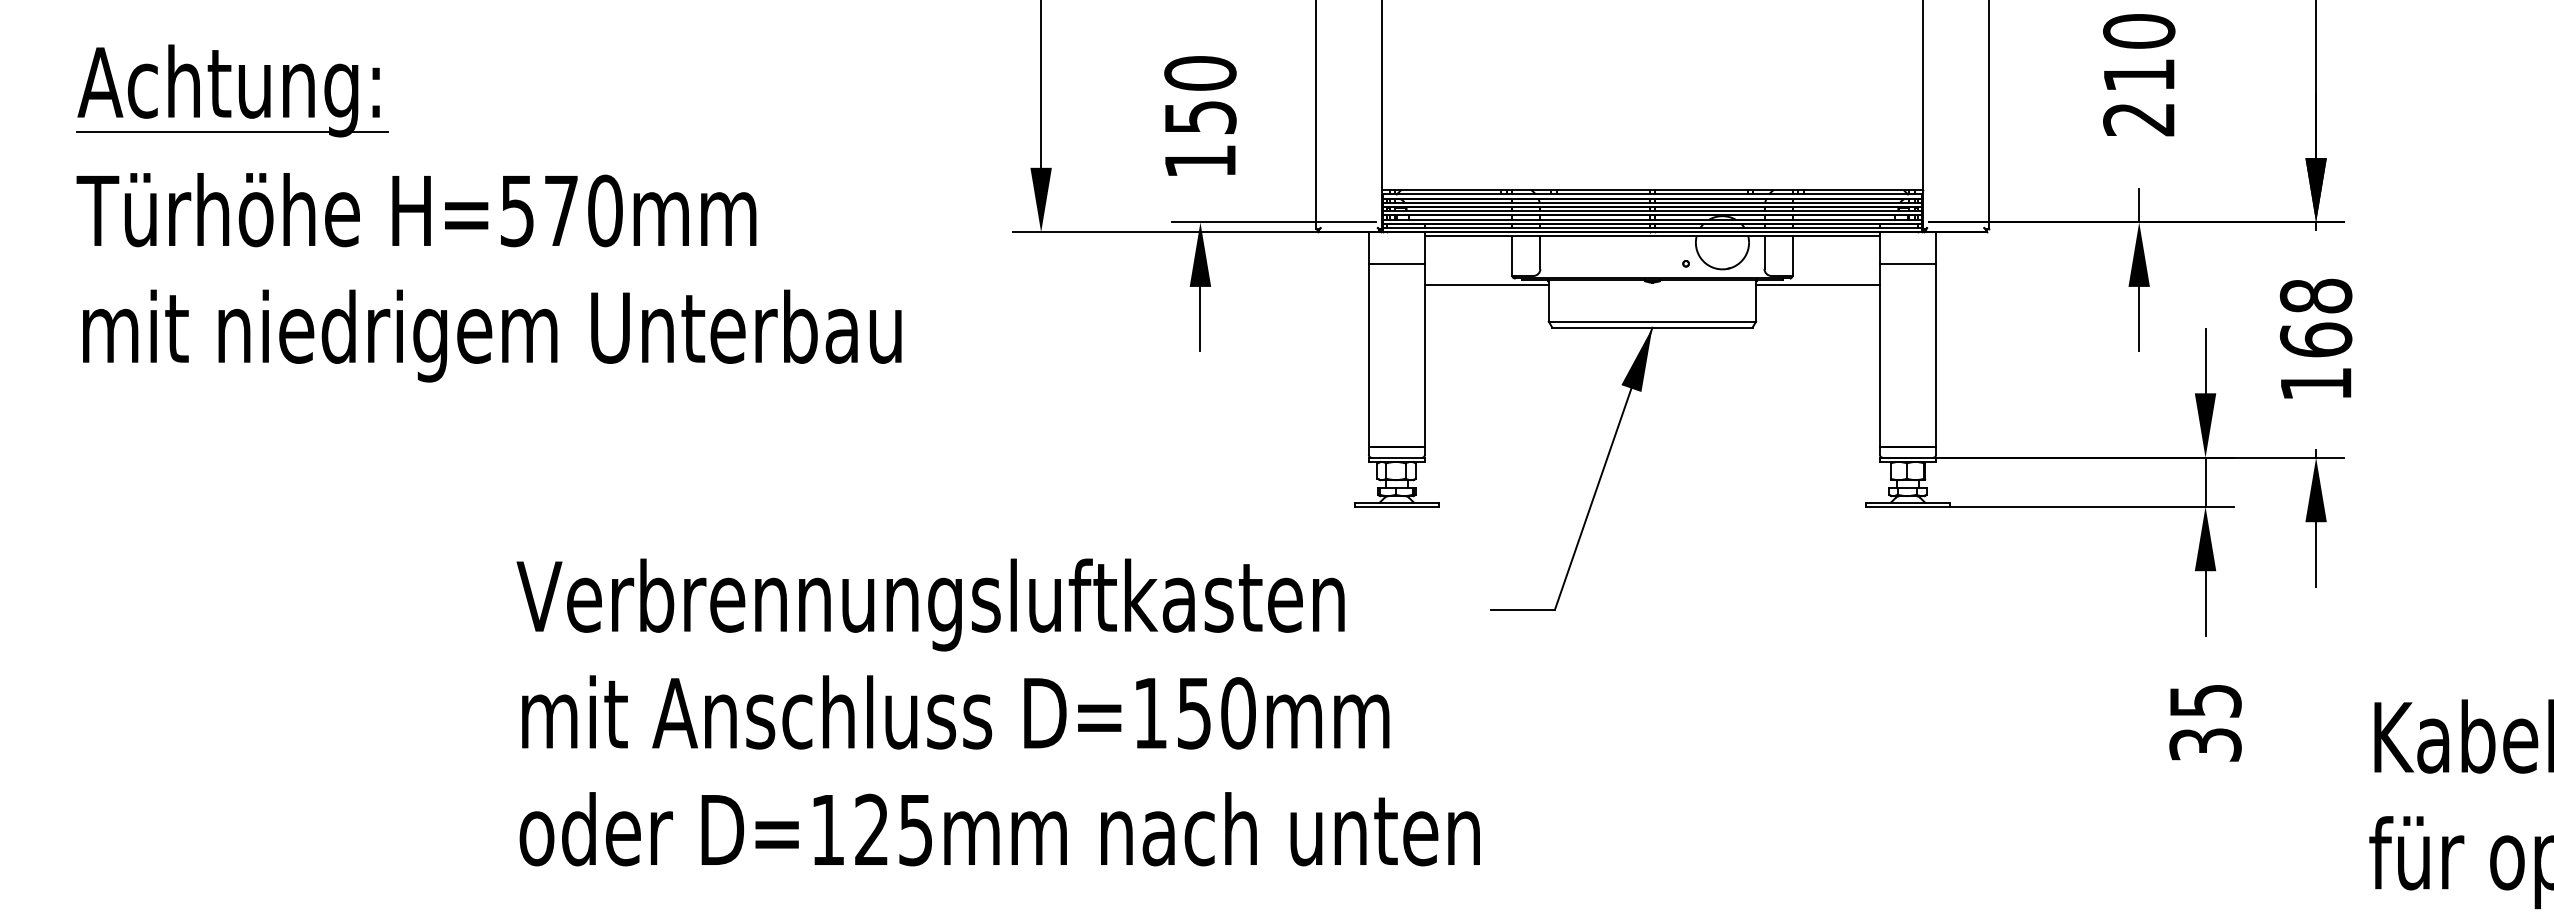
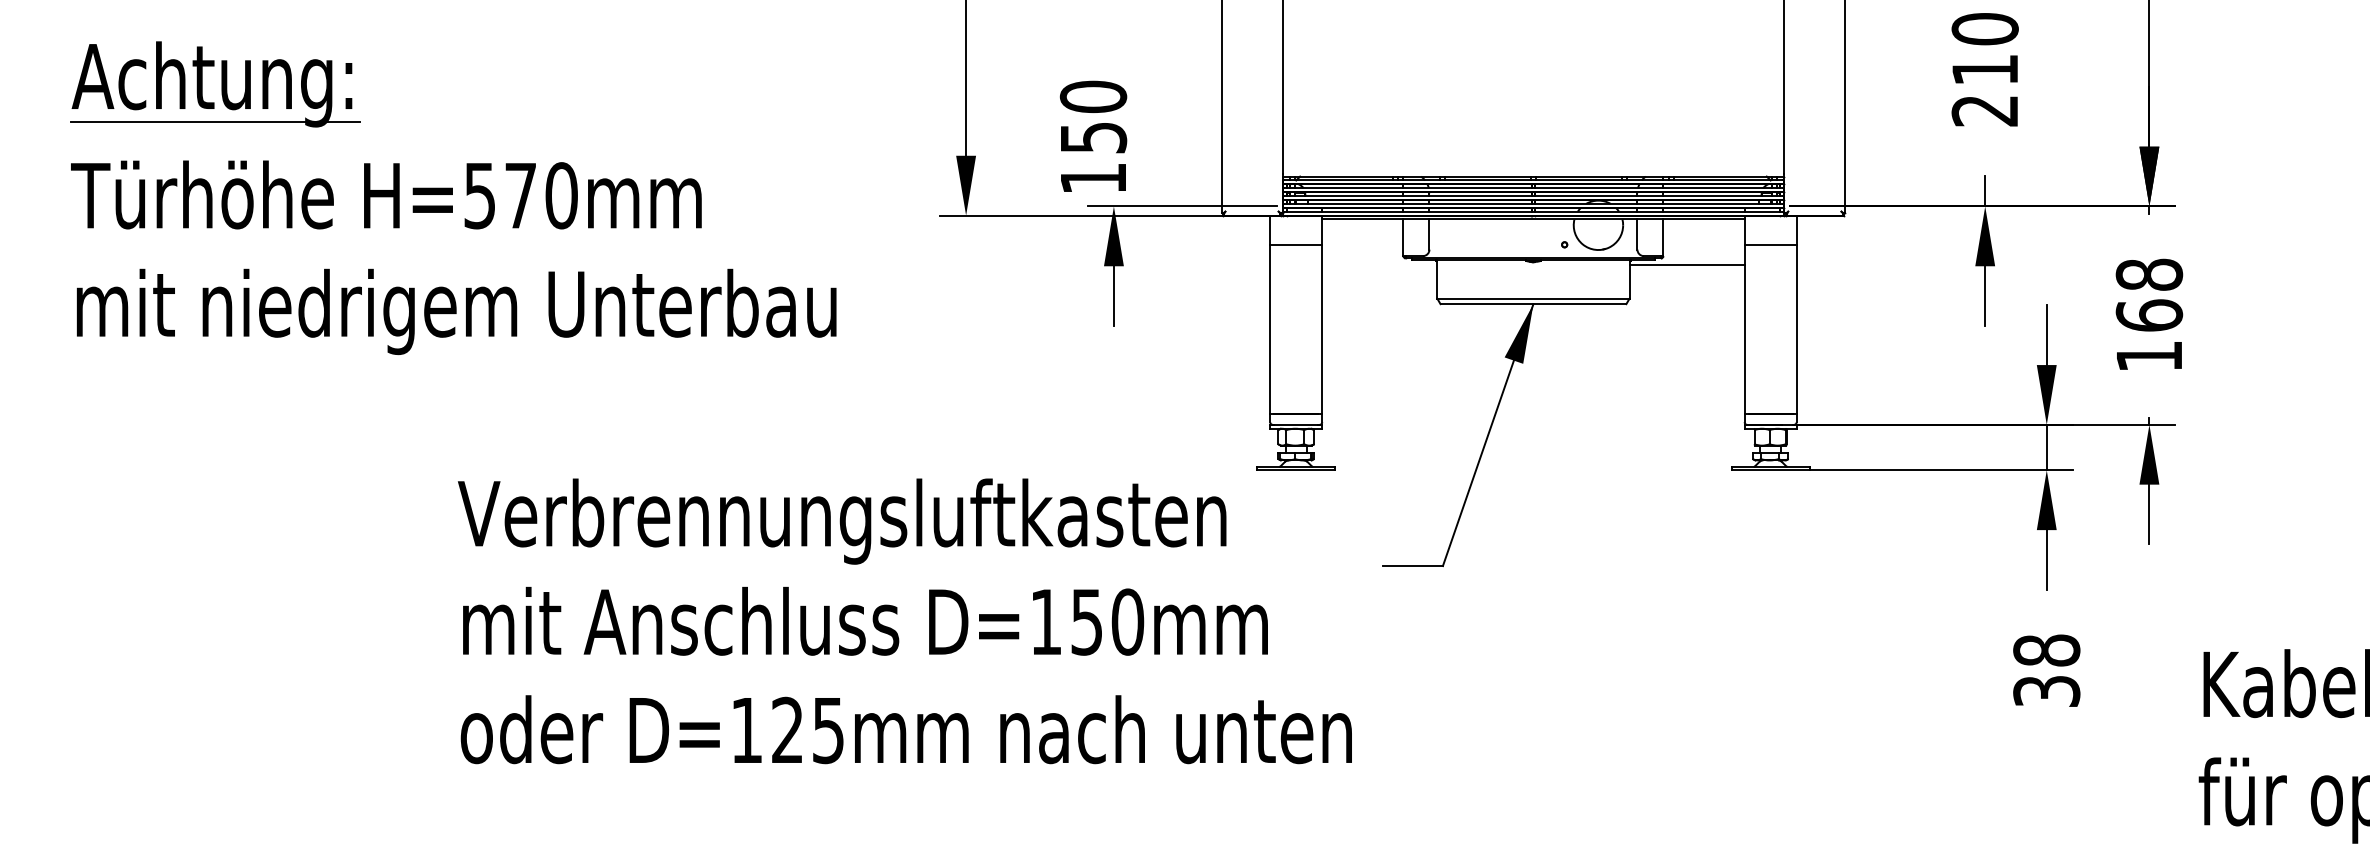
text: (1200, 115) -> (1093, 135), moved
line: (1486, 285) -> (1379, 264), removed
text: (2205, 700) -> (2046, 650), 35 -> 38
text: (997, 712) -> (904, 621), moved

